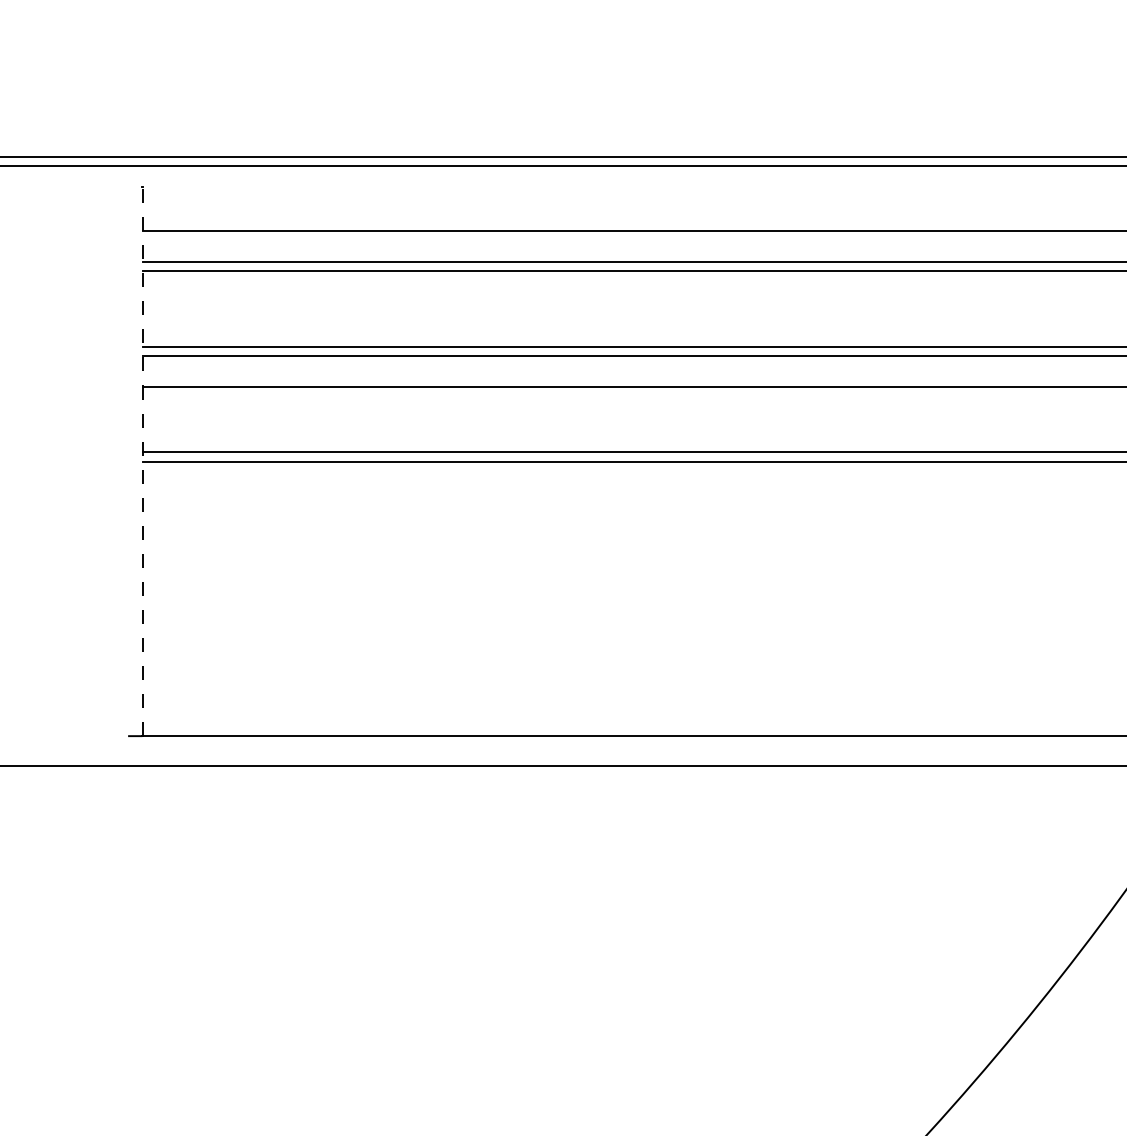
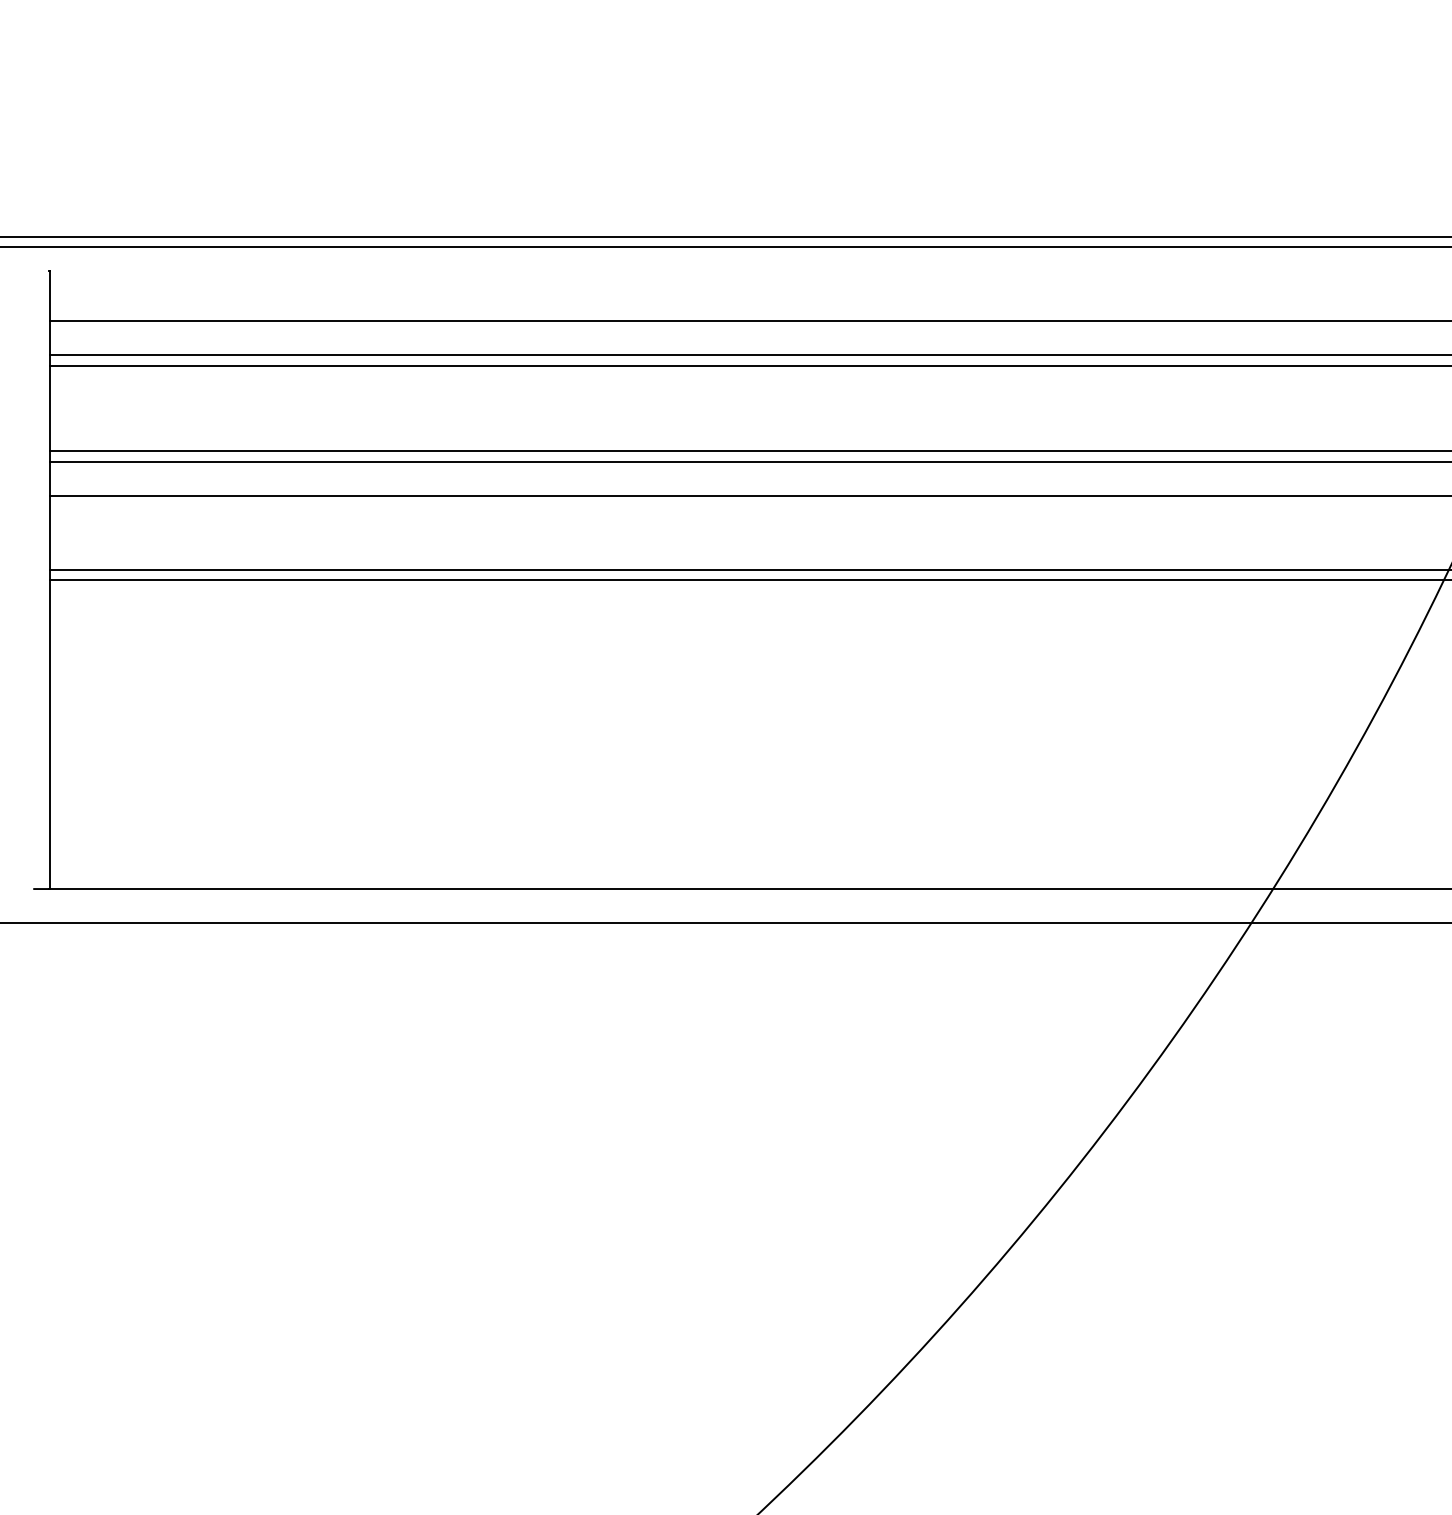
line: (143, 461) -> (50, 579), dashed -> solid

